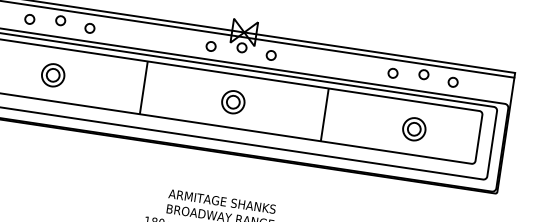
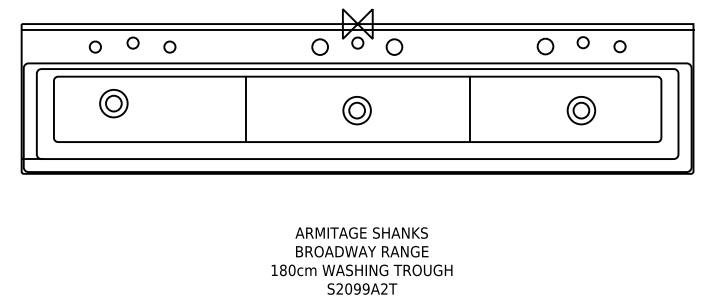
part: (210, 45) -> (319, 46), size x1.4
part: (271, 55) -> (394, 46), size x1.4
part: (393, 73) -> (545, 46), size x1.4
part: (52, 75) -> (113, 103), moved

